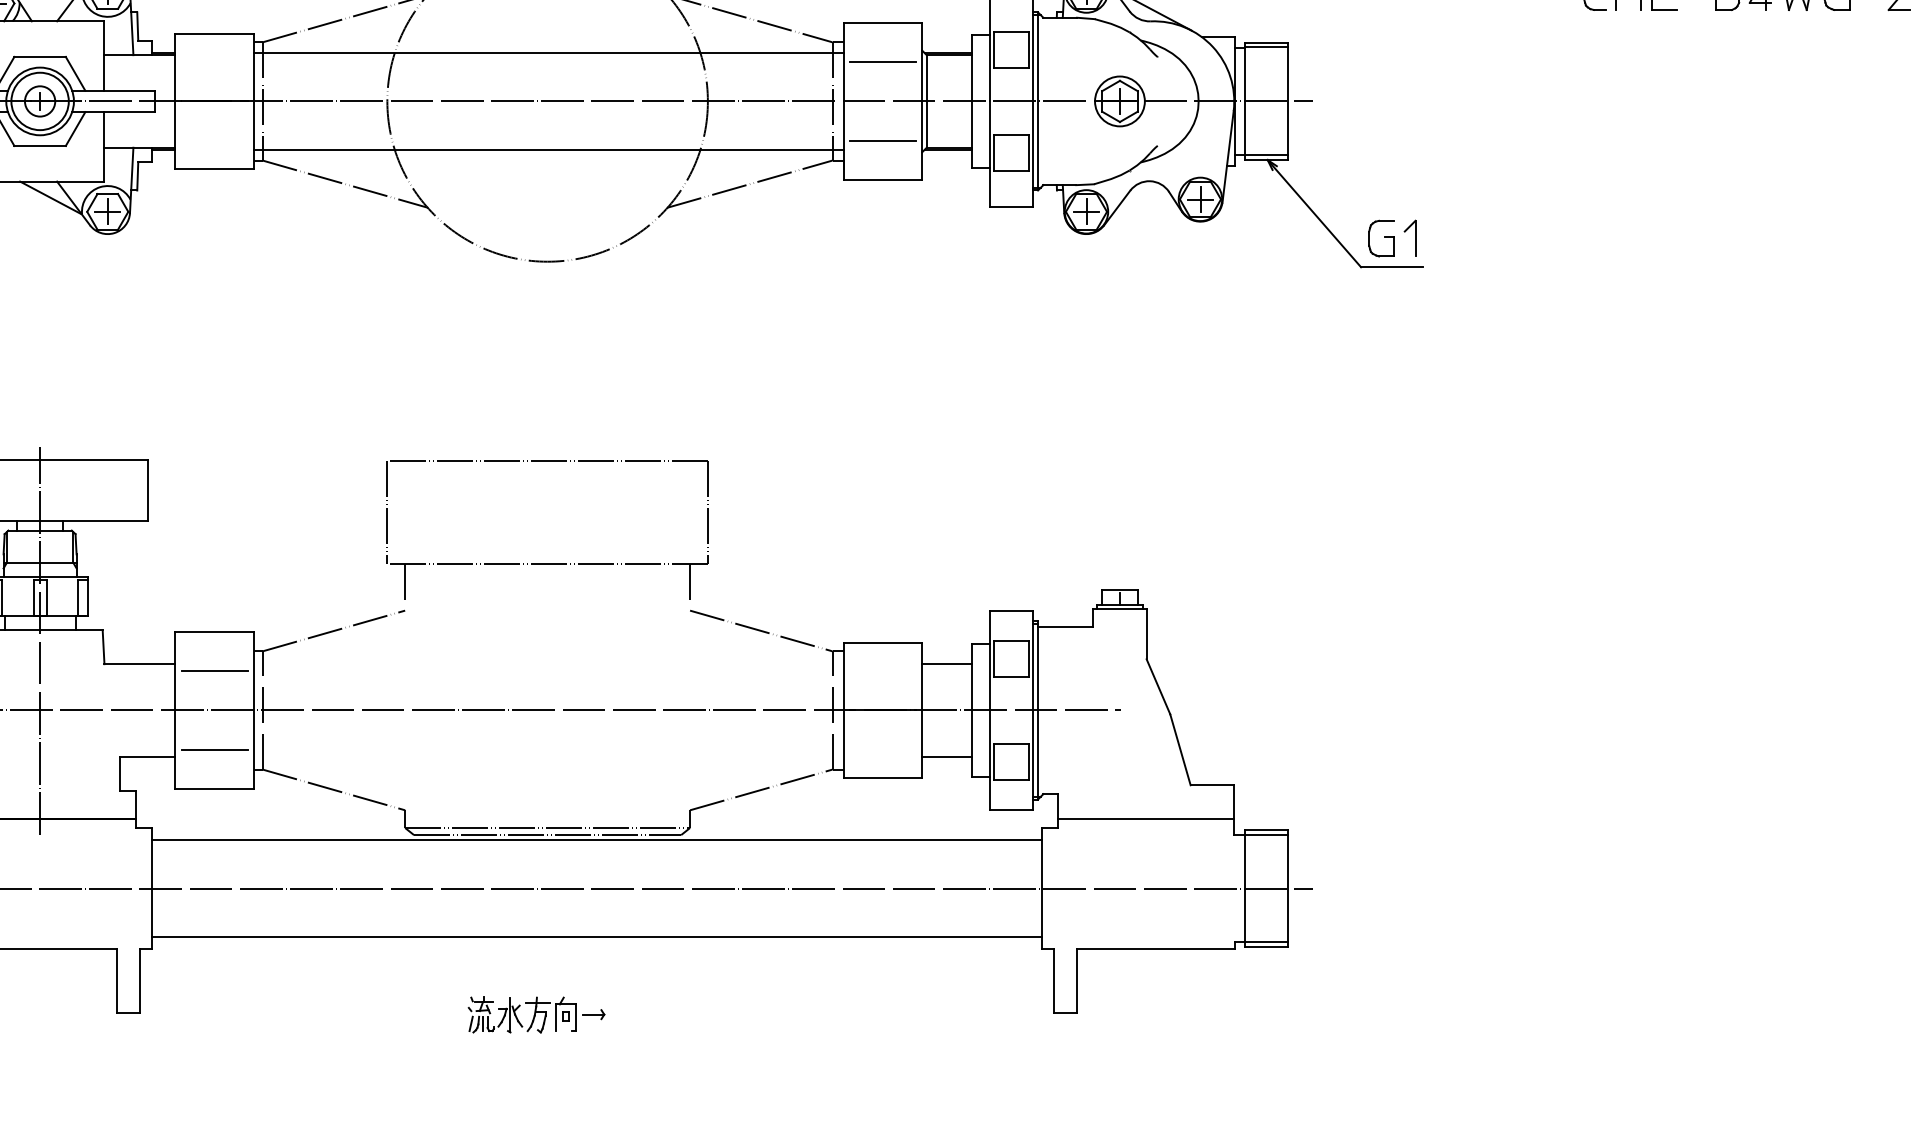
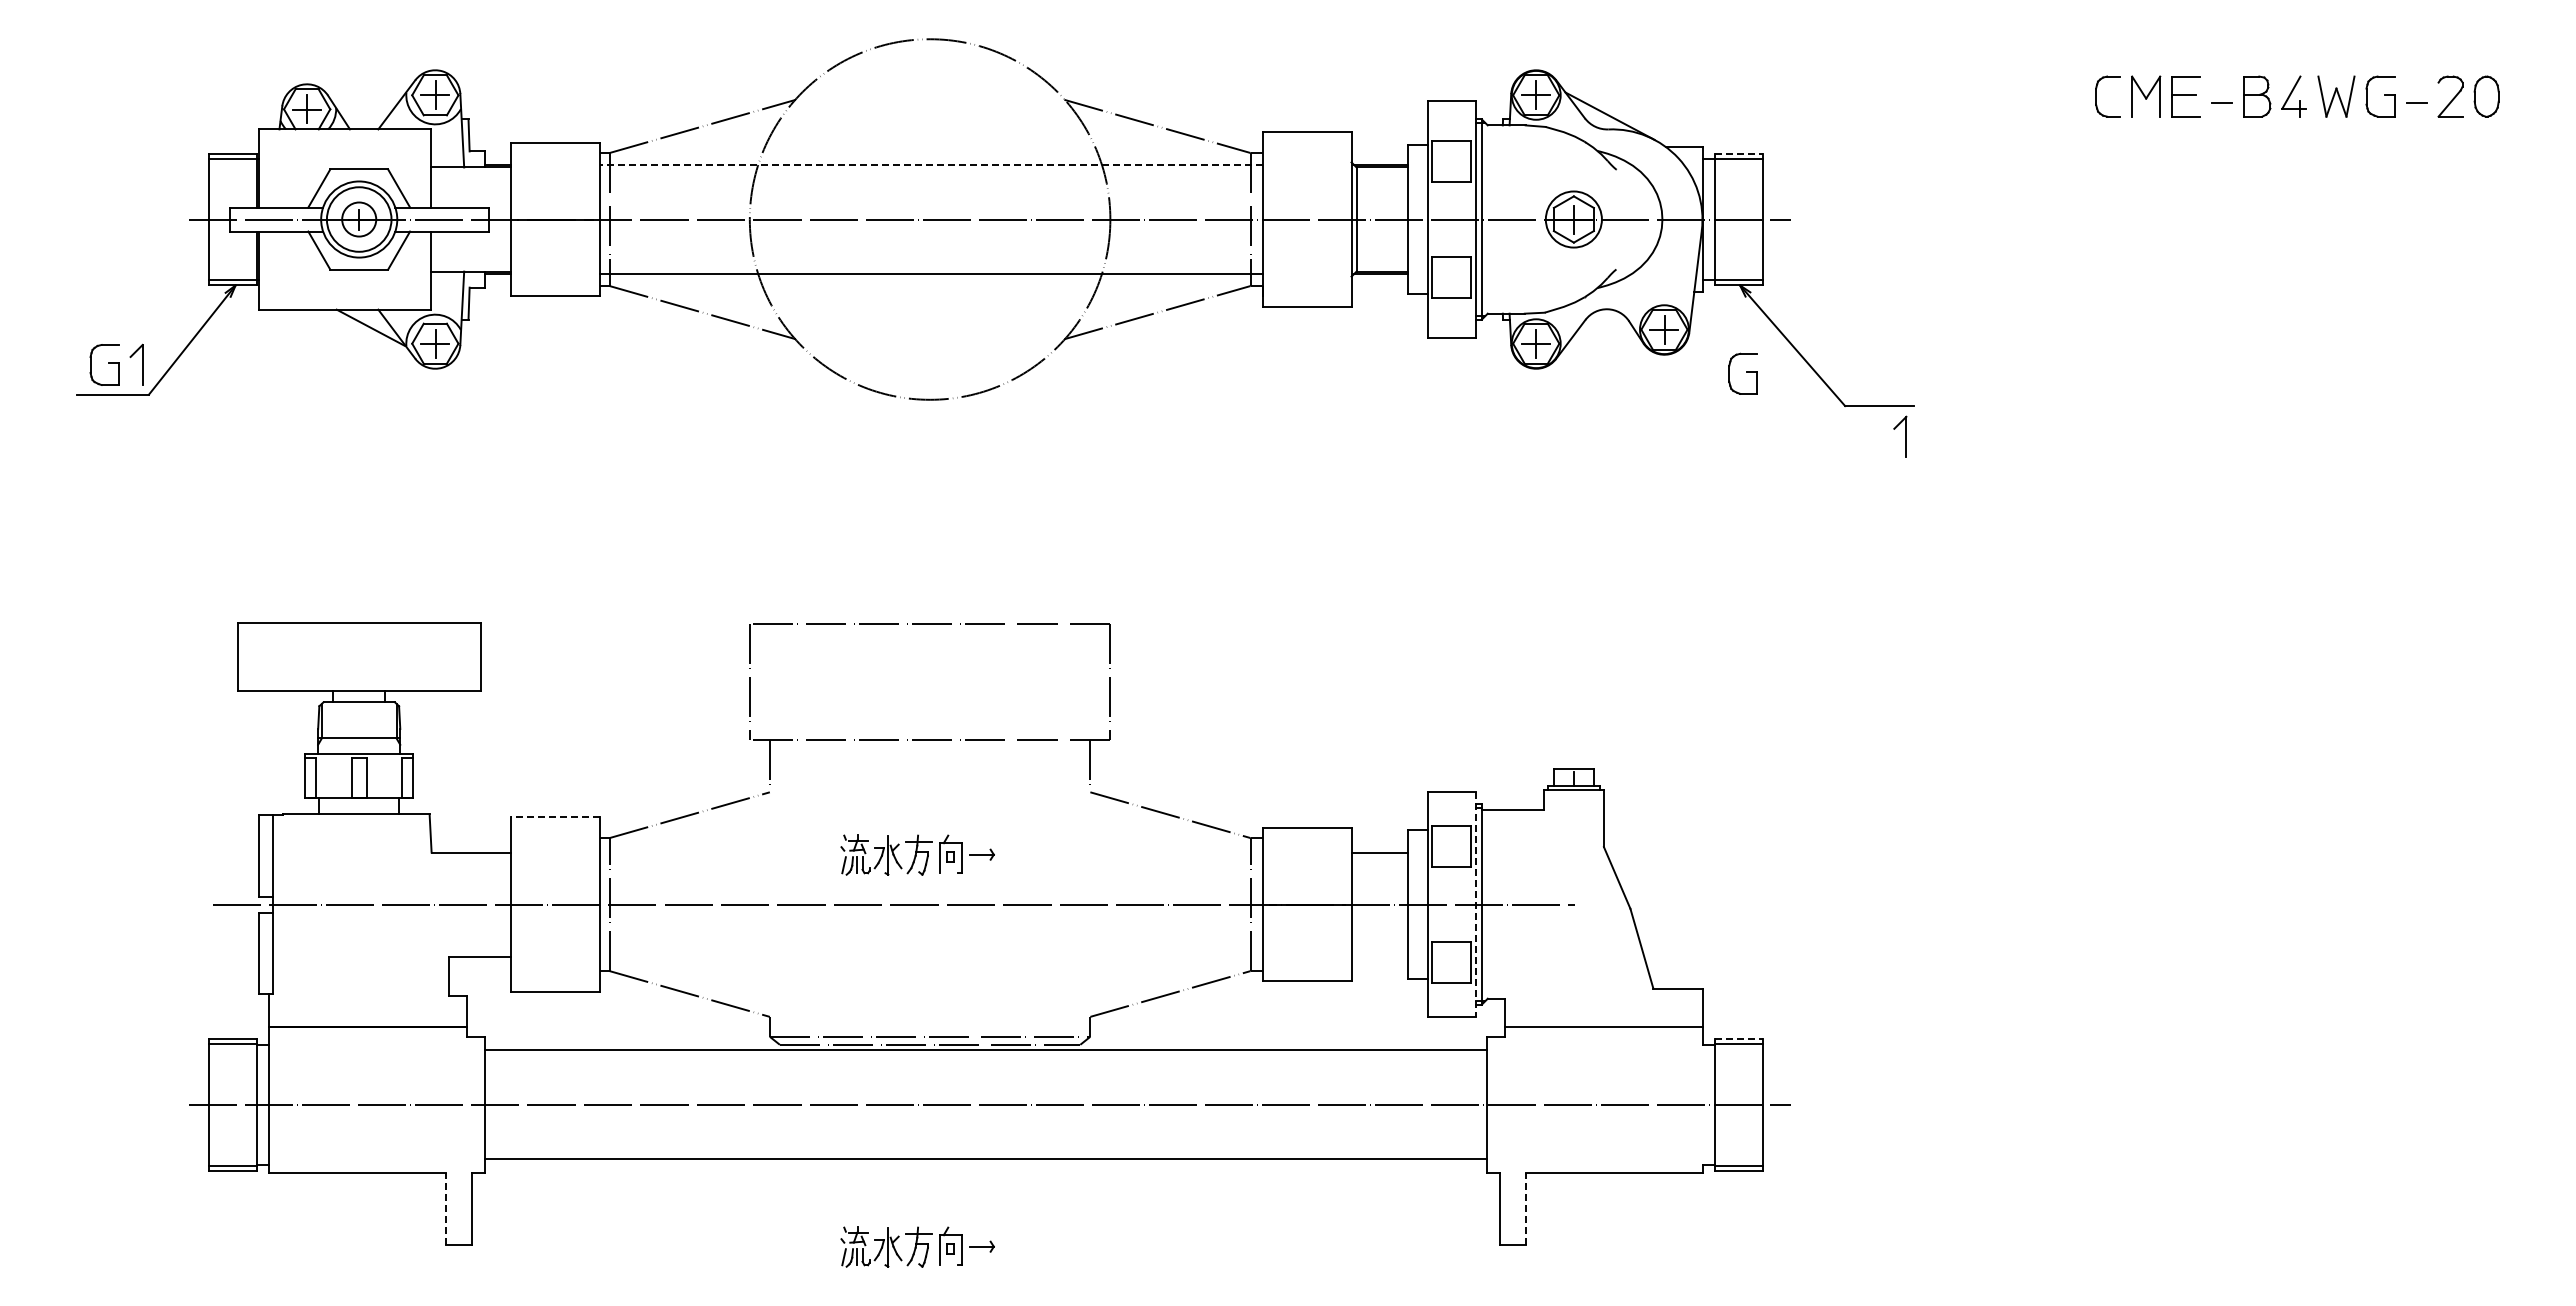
line: (1267, 42) -> (1739, 153), solid -> dashed
line: (548, 53) -> (931, 165), solid -> dashed
line: (883, 62) -> (1307, 175), removed
line: (883, 140) -> (1307, 263), removed
part: (1380, 238) -> (1742, 373), moved
part: (1410, 238) -> (1900, 436), moved
line: (214, 632) -> (555, 816), solid -> dashed
line: (40, 641) -> (359, 826), removed
part: (536, 665) -> (917, 854), added
line: (214, 671) -> (555, 860), removed
line: (1032, 711) -> (1475, 905), solid -> dashed
line: (214, 749) -> (555, 948), removed
line: (947, 756) -> (1379, 956), removed
line: (1267, 829) -> (1739, 1038), solid -> dashed
line: (116, 980) -> (445, 1208), solid -> dashed
line: (1076, 980) -> (1525, 1208), solid -> dashed

